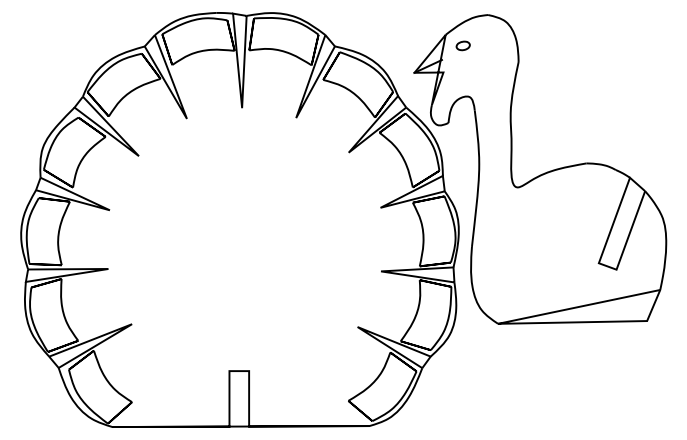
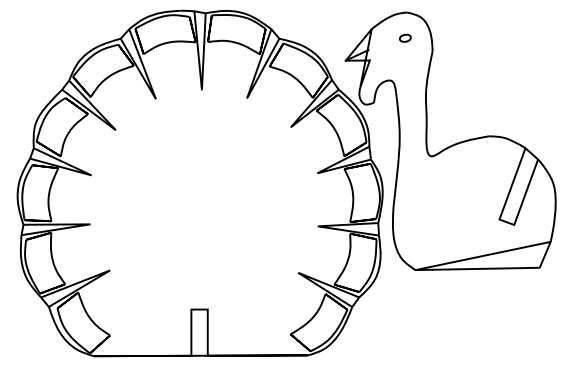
part: (463, 44) -> (405, 37), moved

